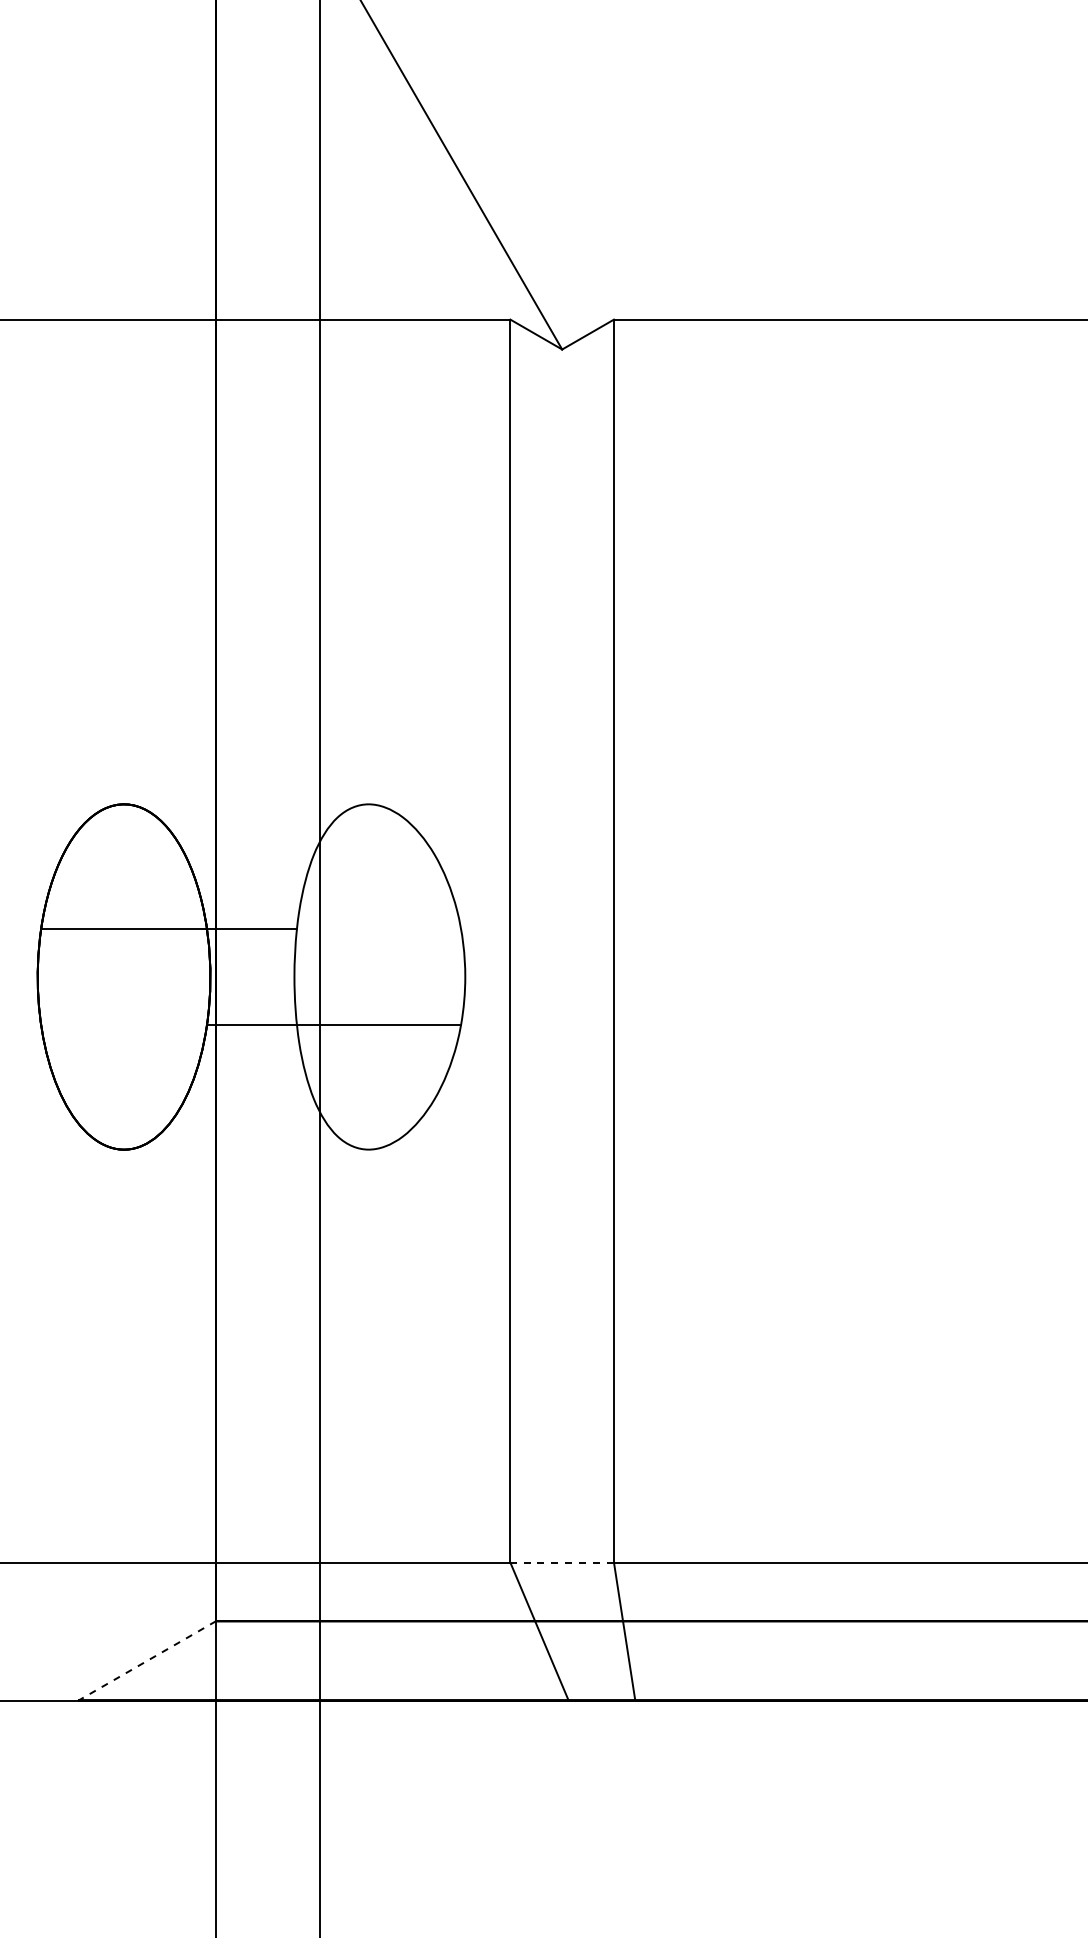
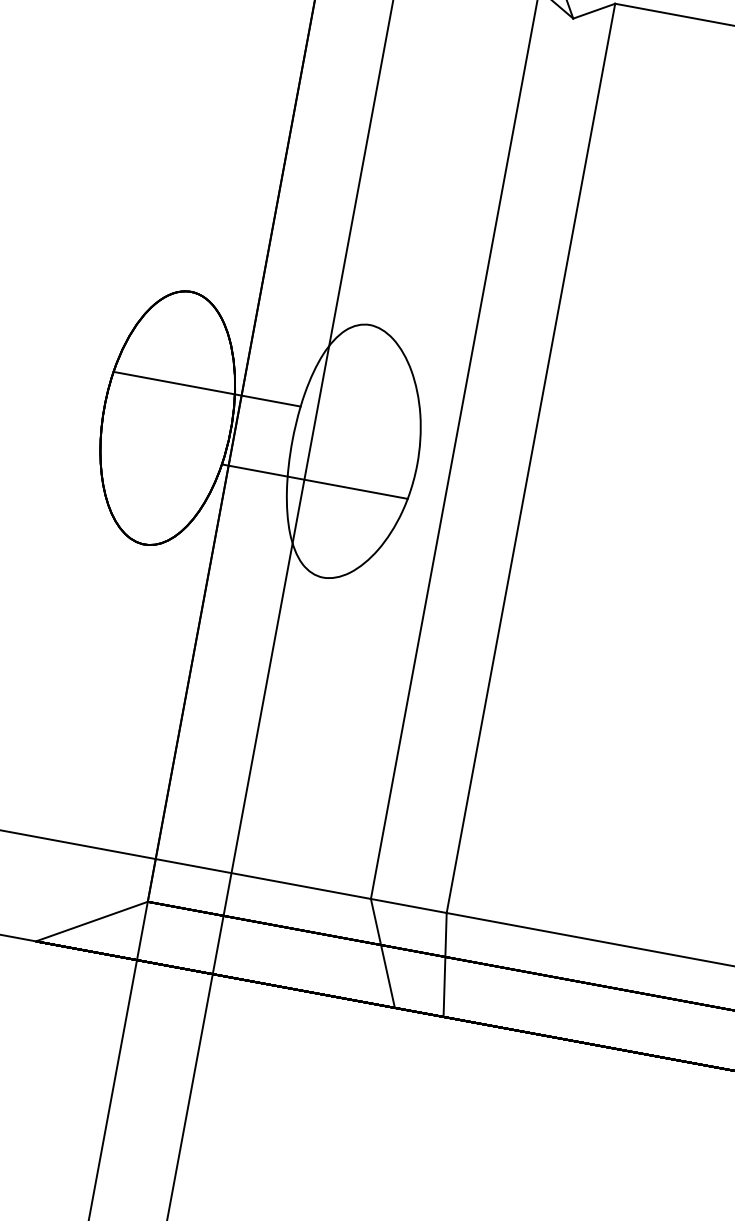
line: (562, 1562) -> (409, 905), dashed -> solid
line: (147, 1660) -> (92, 921), dashed -> solid

